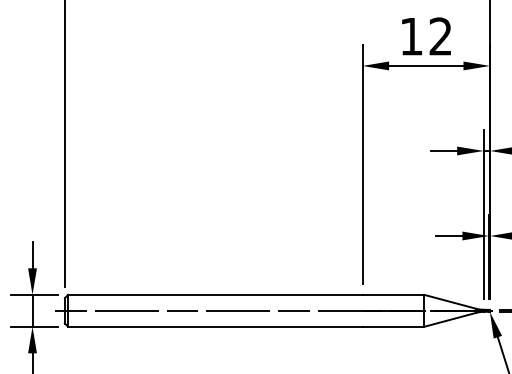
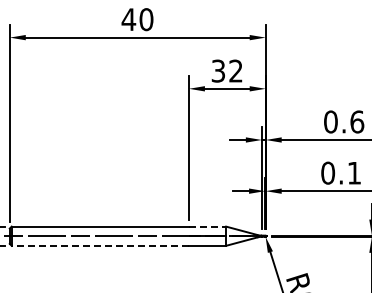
text: (409, 35) -> (217, 70), 12 -> 32
line: (393, 294) -> (207, 226), solid -> dashed
line: (215, 326) -> (100, 245), solid -> dashed

